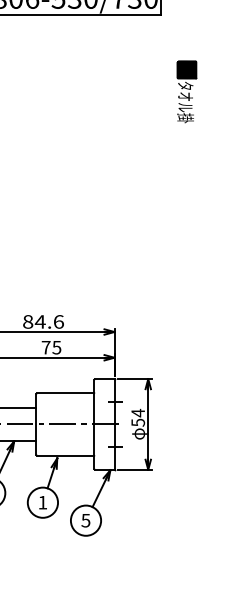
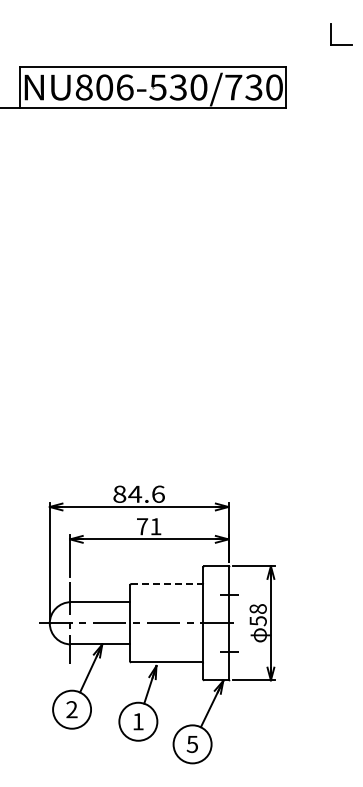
part: (186, 91) -> (319, 204), removed
text: (56, 347) -> (155, 526), 75 -> 71
line: (66, 393) -> (167, 584), solid -> dashed
text: (137, 412) -> (257, 608), 54 -> 58

